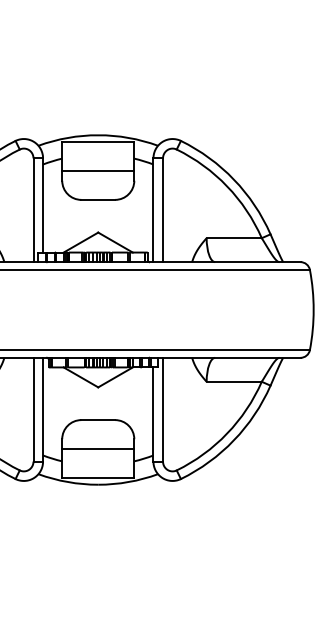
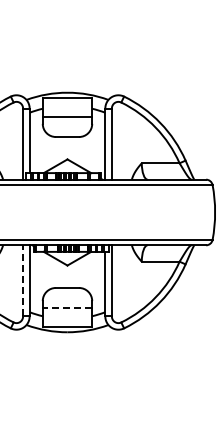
line: (34, 409) -> (23, 280), solid -> dashed
line: (98, 448) -> (67, 307), solid -> dashed

